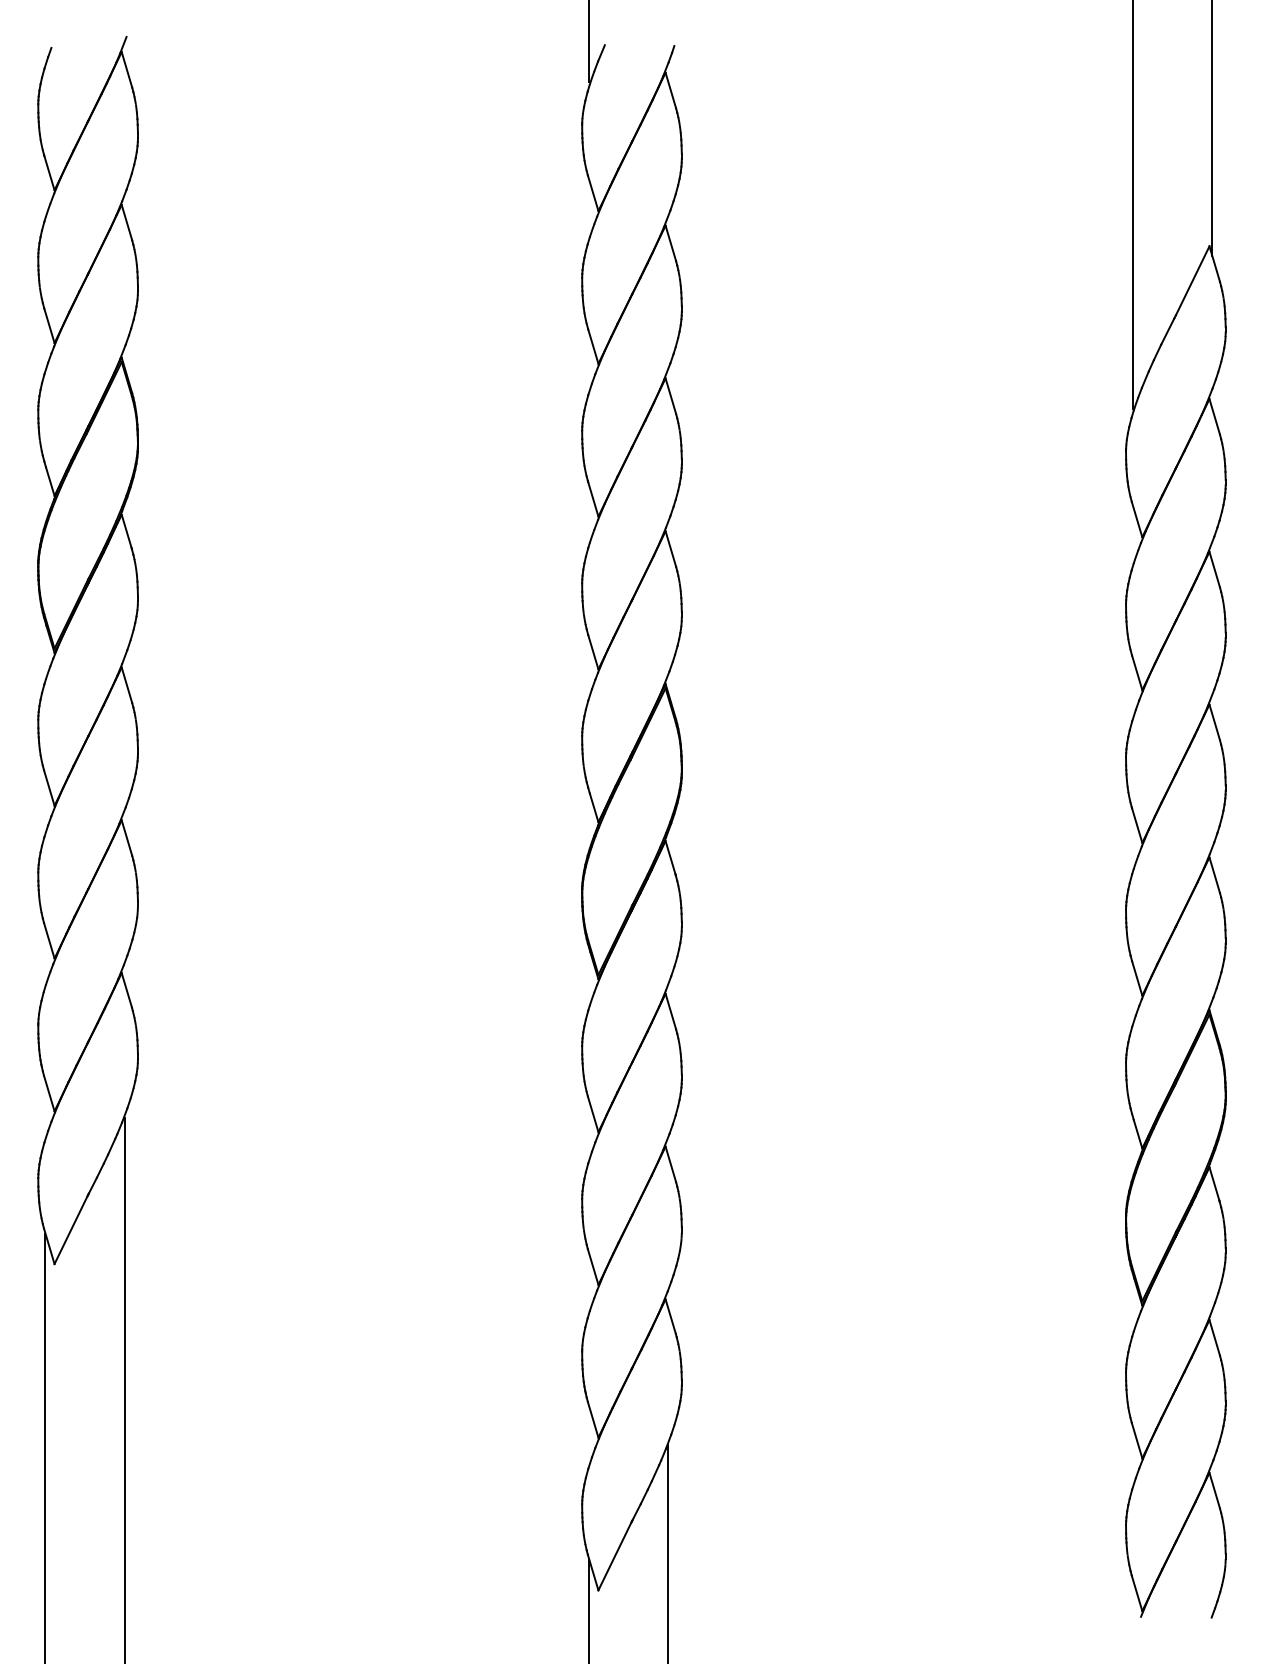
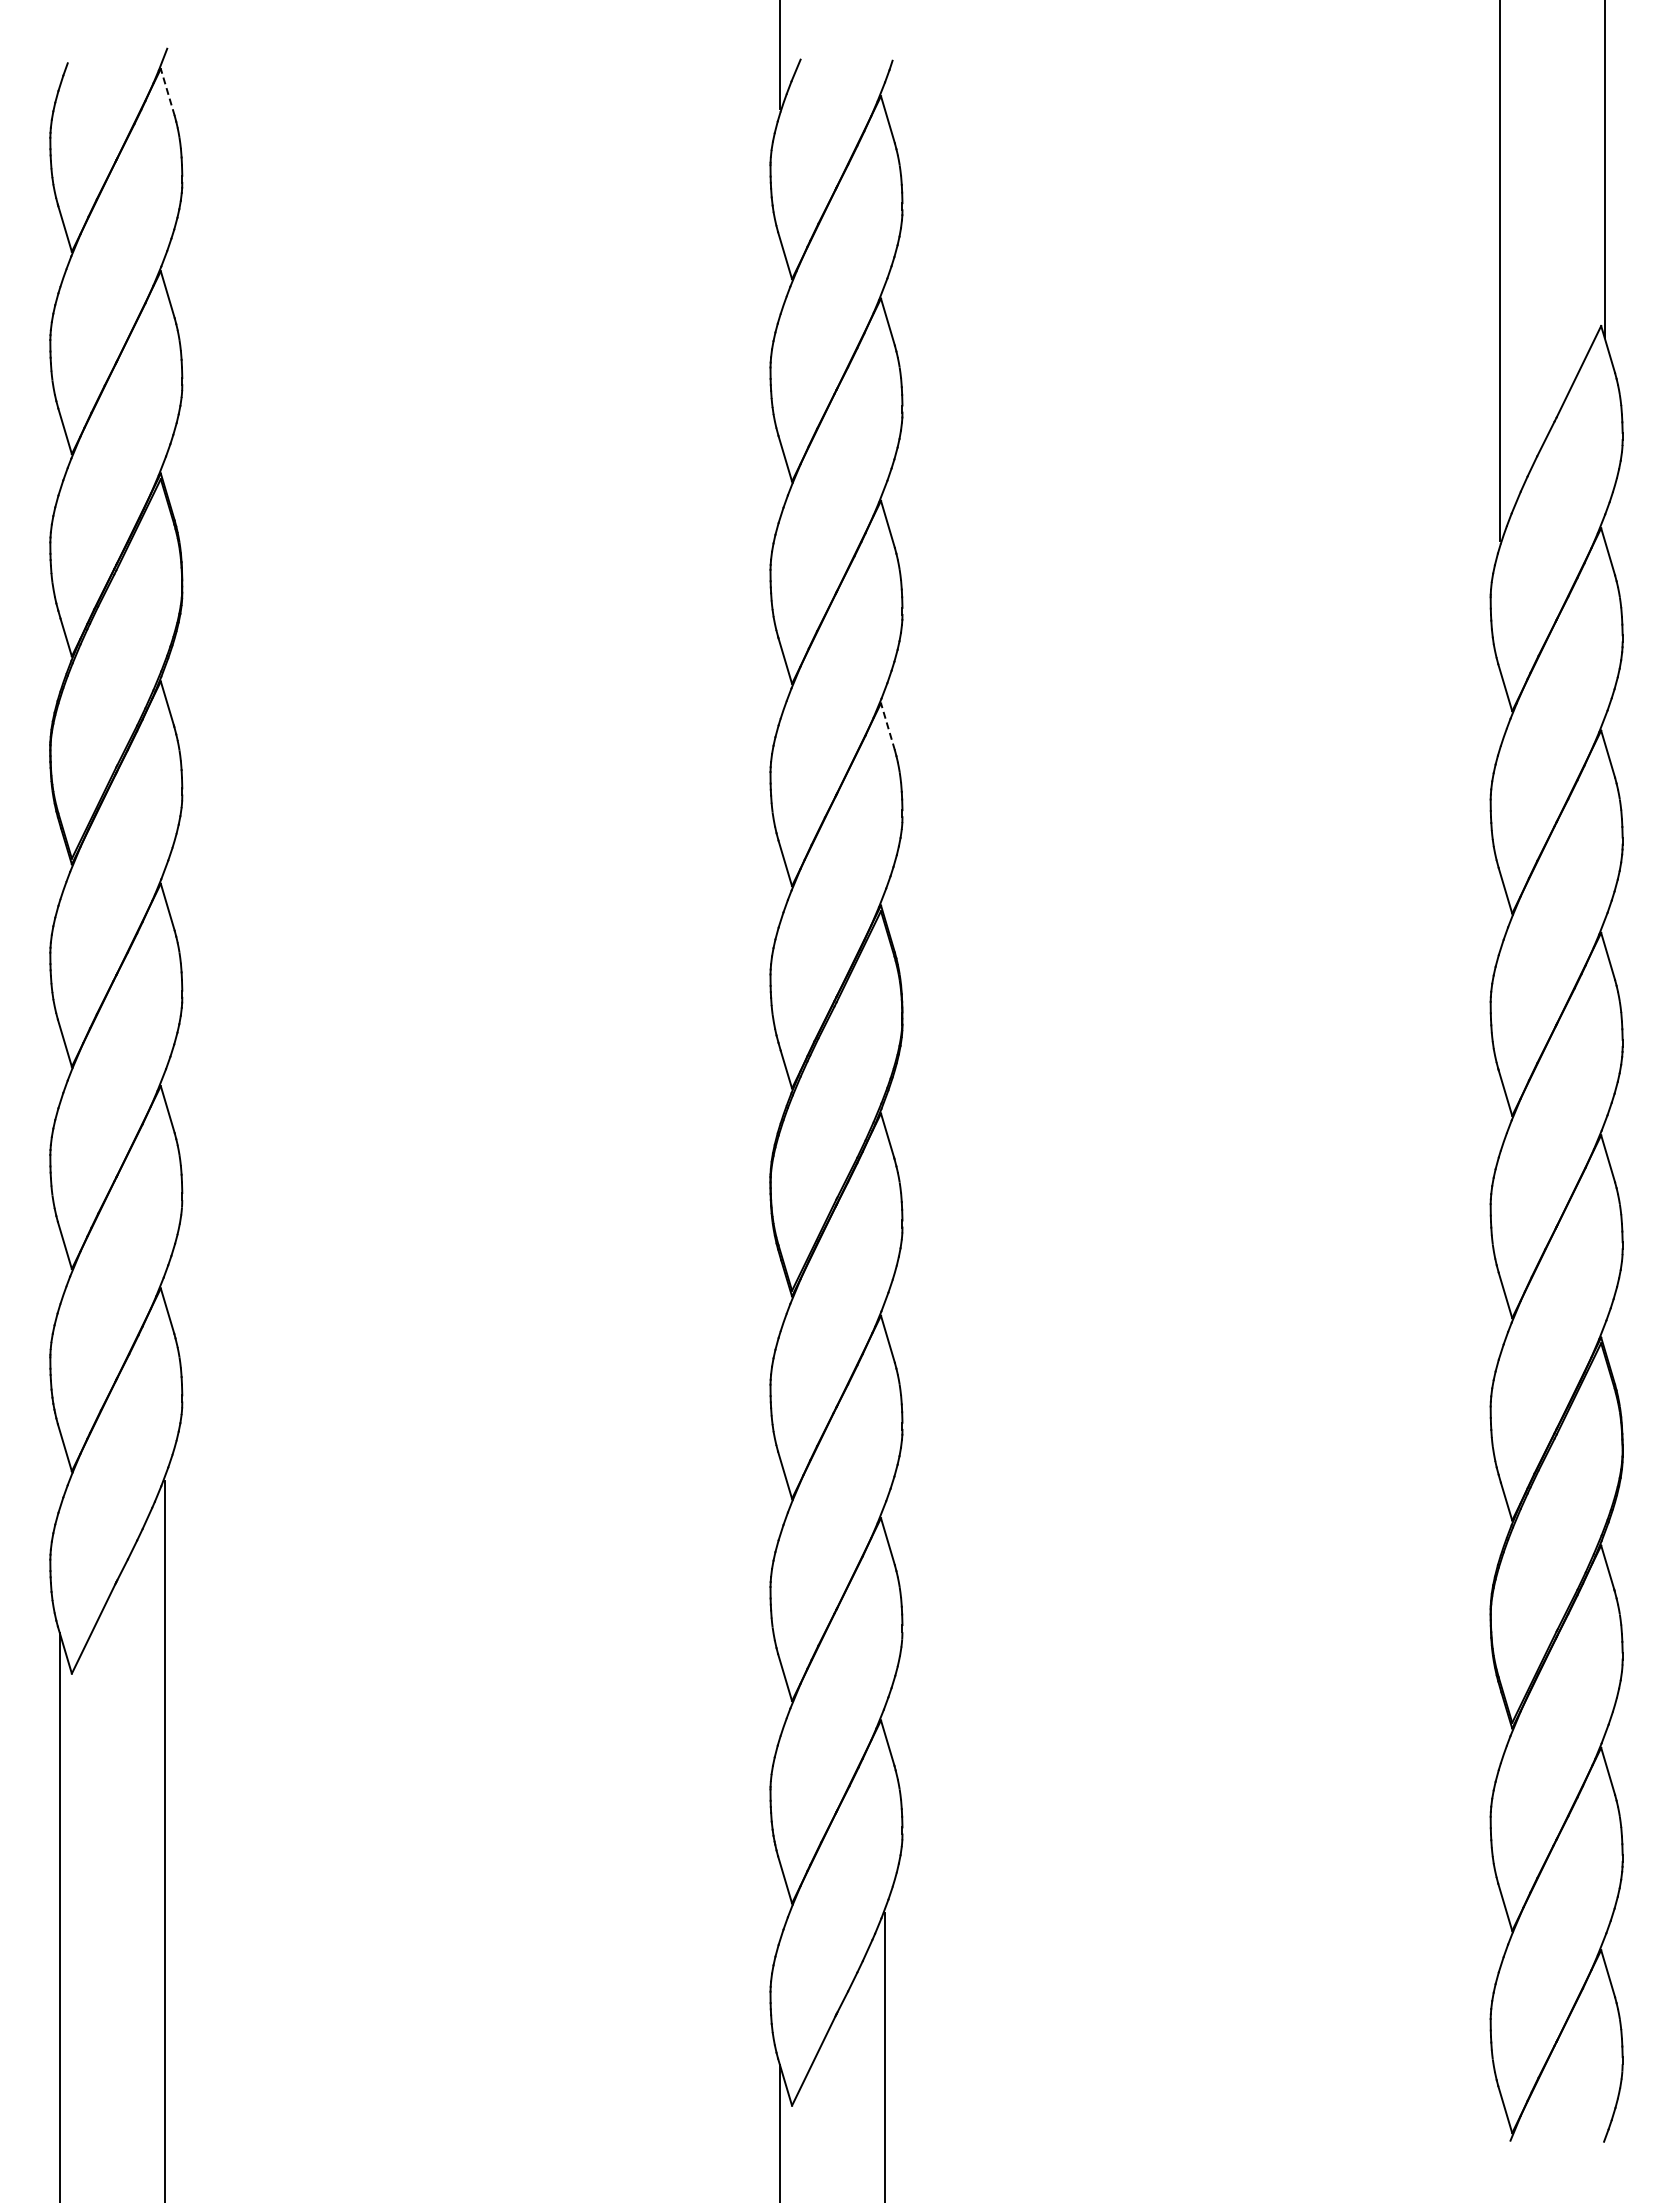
line: (126, 70) -> (167, 92), solid -> dashed
line: (670, 548) -> (887, 726), solid -> dashed

